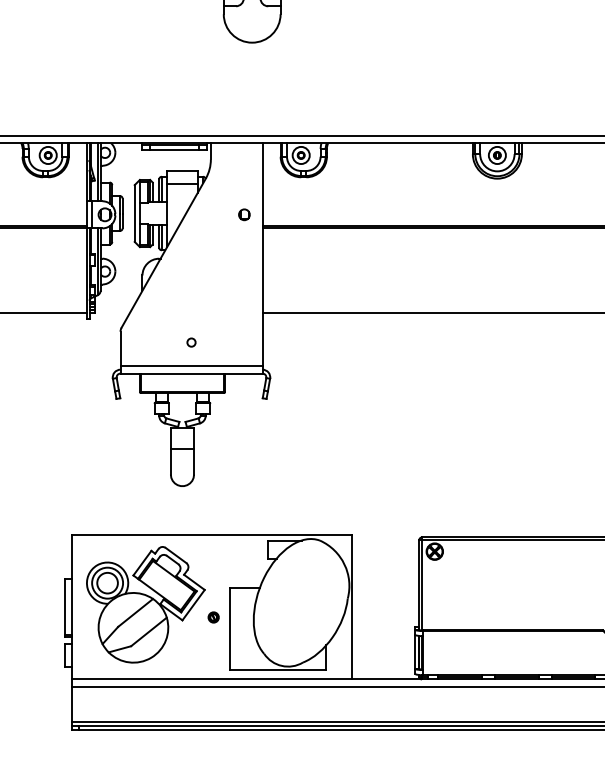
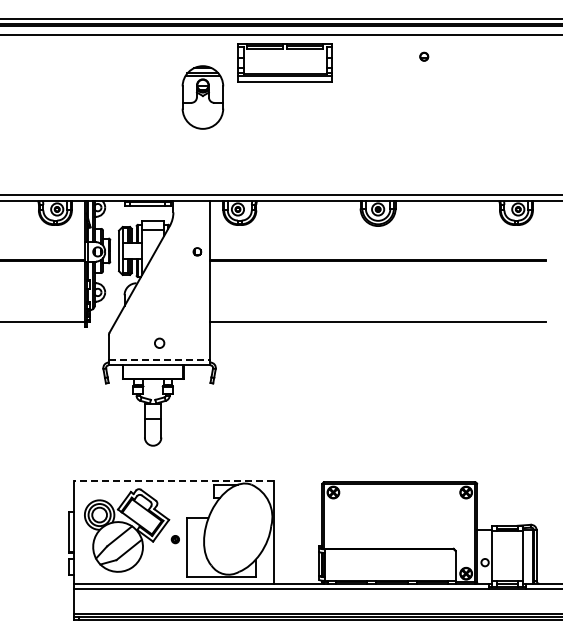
circle: (191, 341) -> (159, 342), size x1.6
line: (191, 365) -> (159, 359), solid -> dashed
line: (210, 534) -> (173, 480), solid -> dashed

